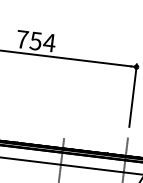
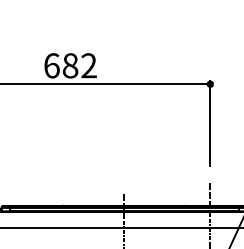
text: (36, 40) -> (70, 65), 754 -> 682

